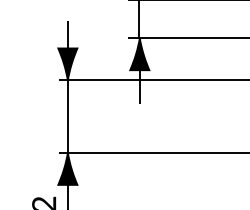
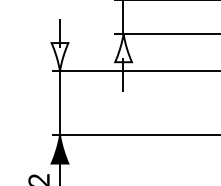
fill: (139, 54) -> (123, 48), removed
fill: (67, 64) -> (59, 57), removed

